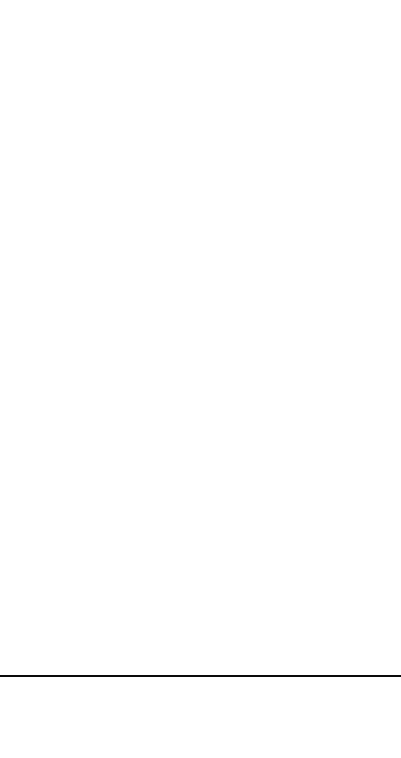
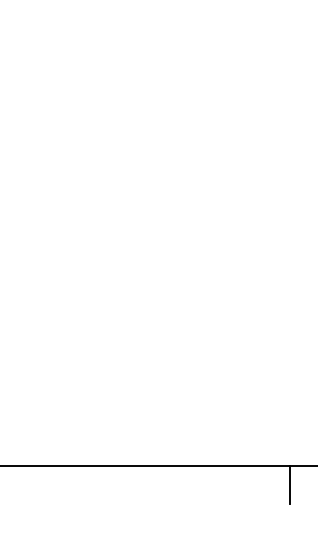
line: (351, 702) -> (290, 484), added

